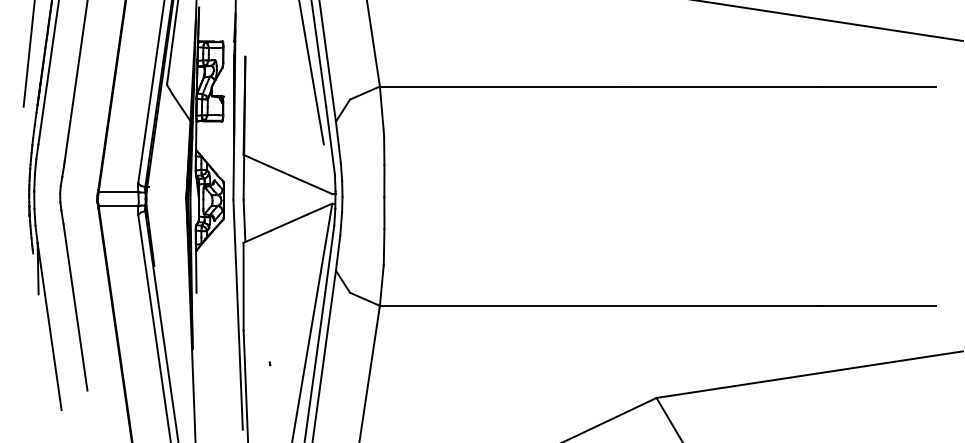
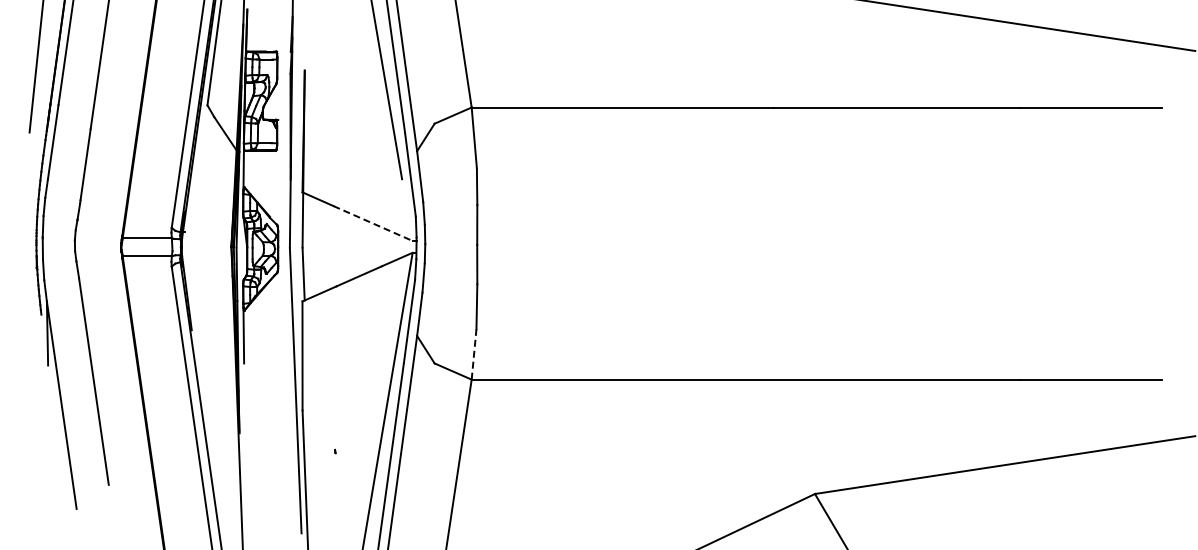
line: (300, 180) -> (373, 223), solid -> dashed
line: (382, 284) -> (474, 353), solid -> dashed

